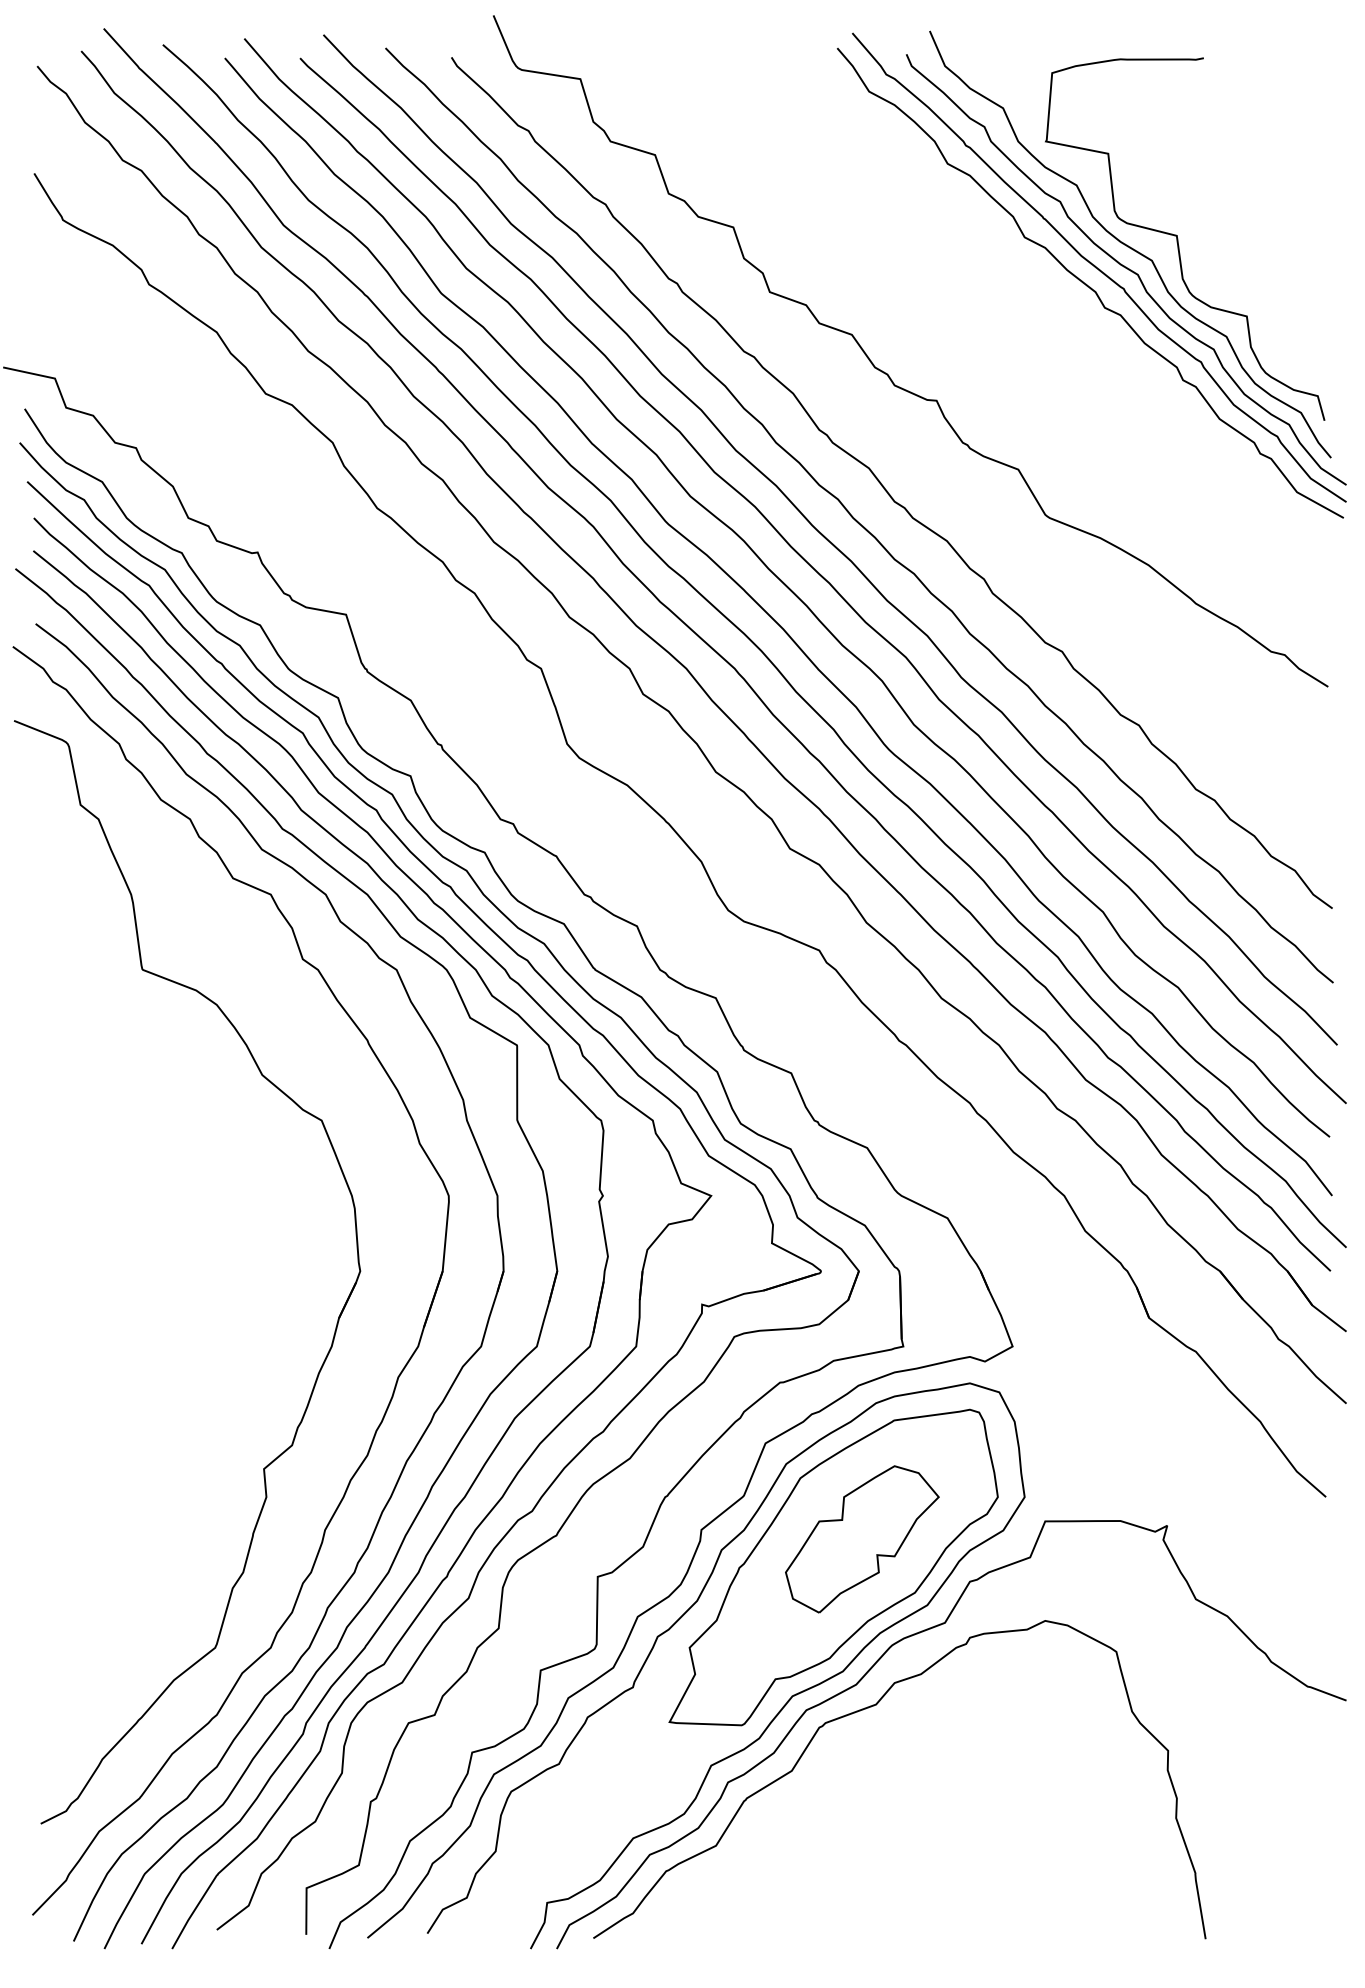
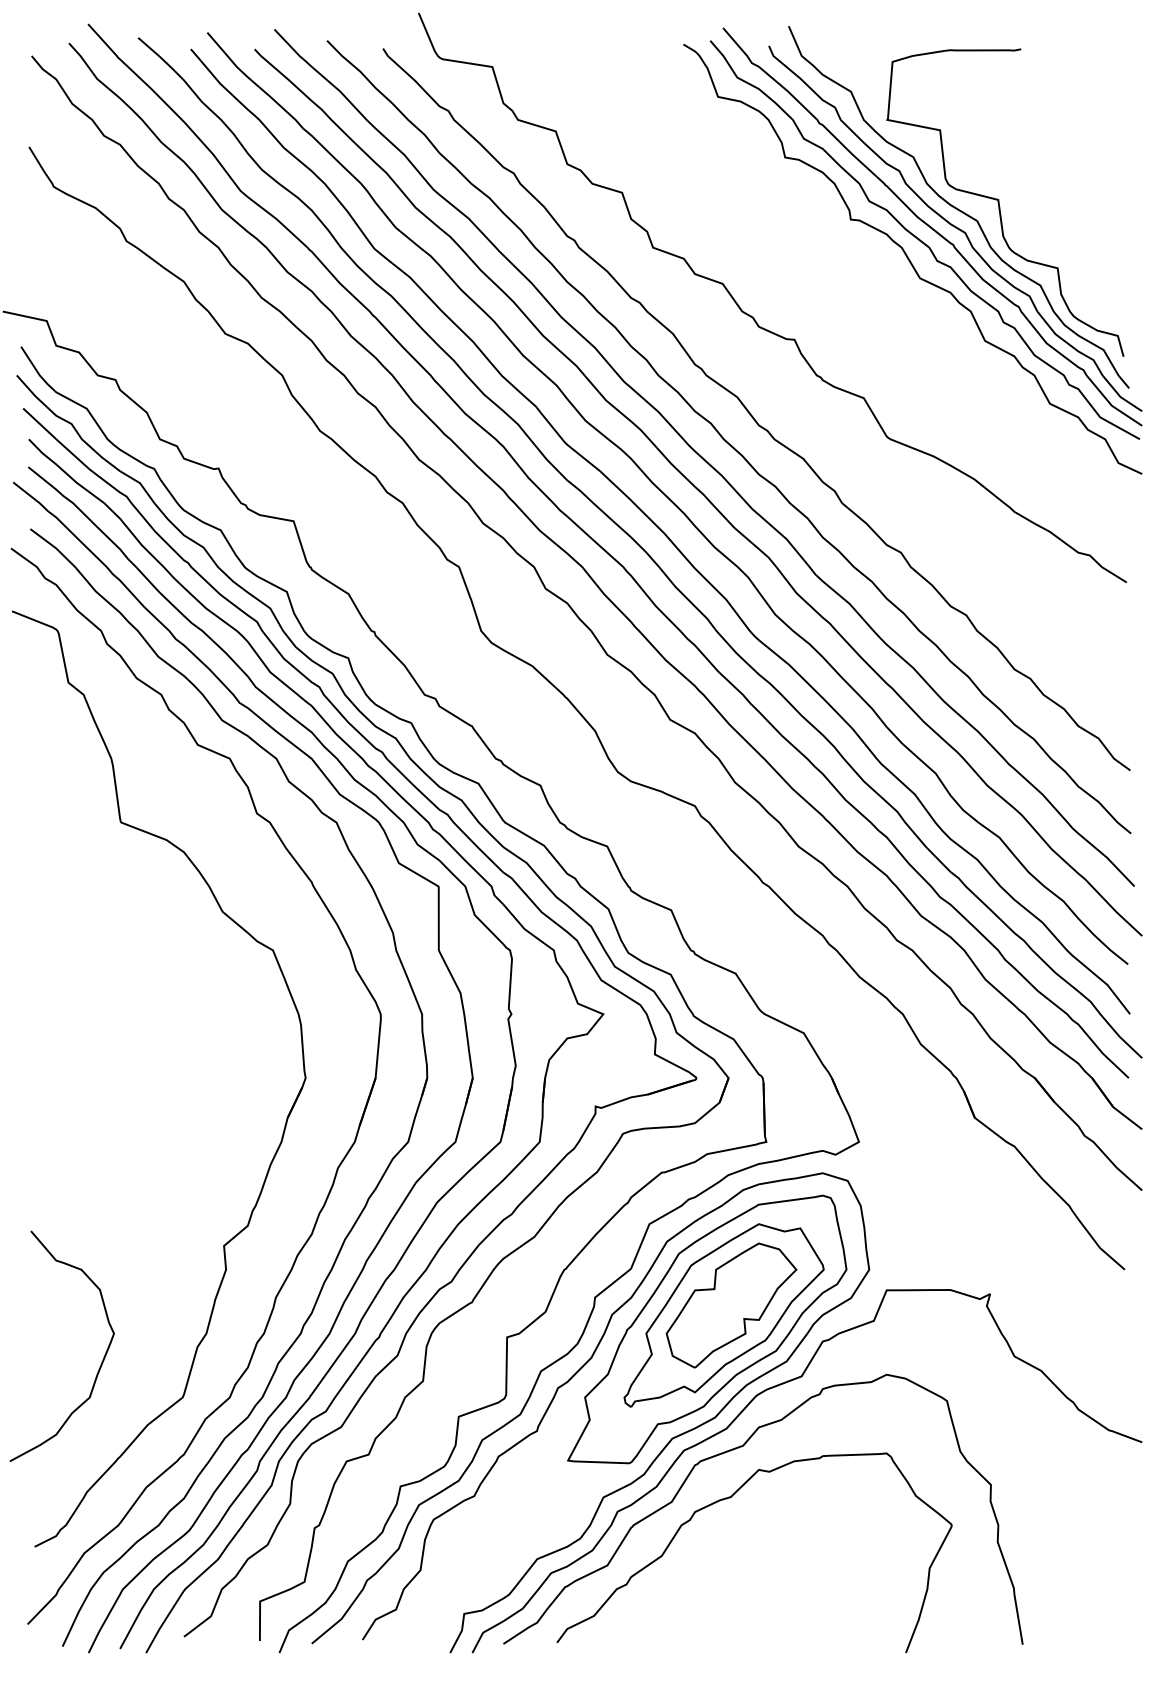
curve: (1073, 307) -> (910, 260), added
part: (853, 1550) -> (724, 1315), added
curve: (118, 1608) -> (100, 1364), added
curve: (861, 1766) -> (730, 1498), added

